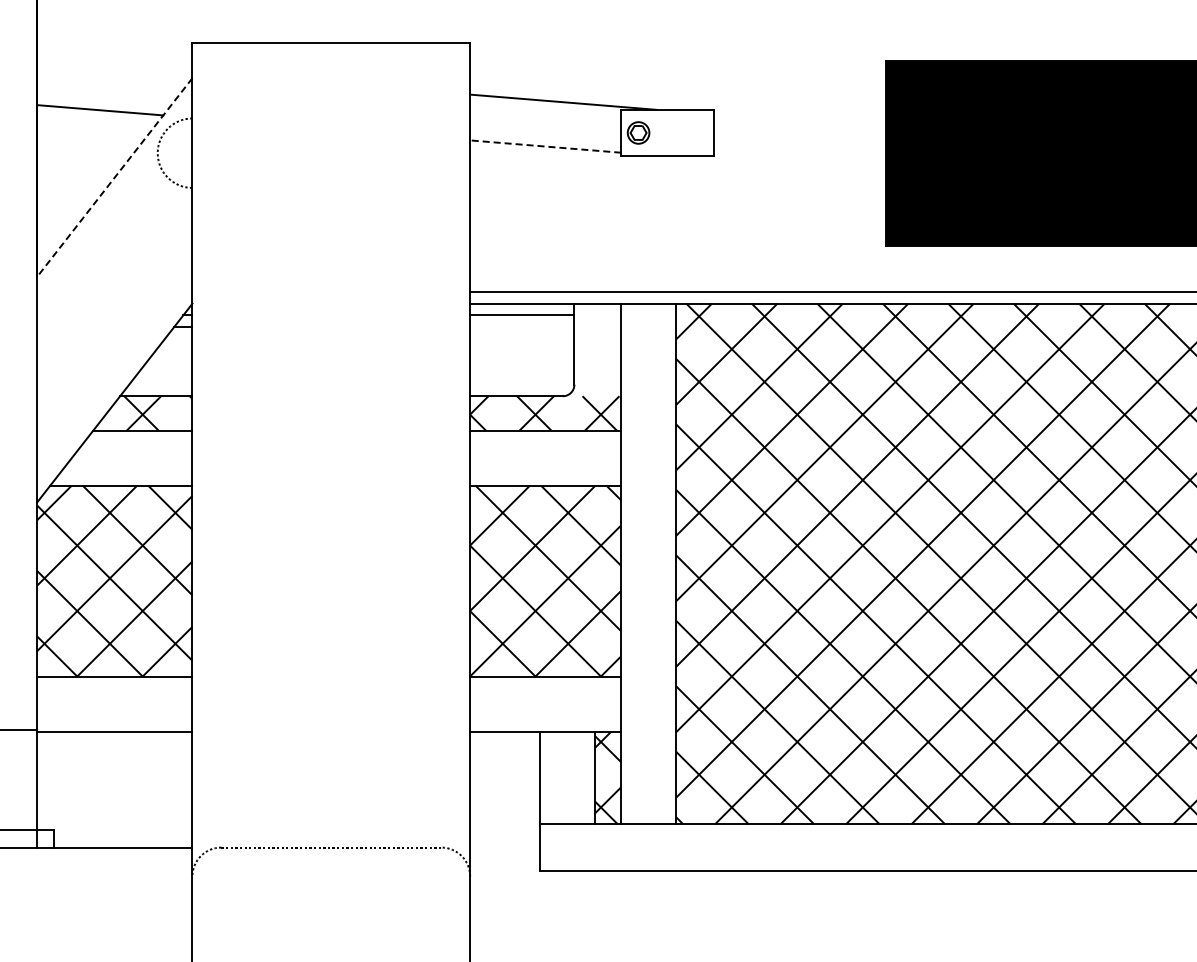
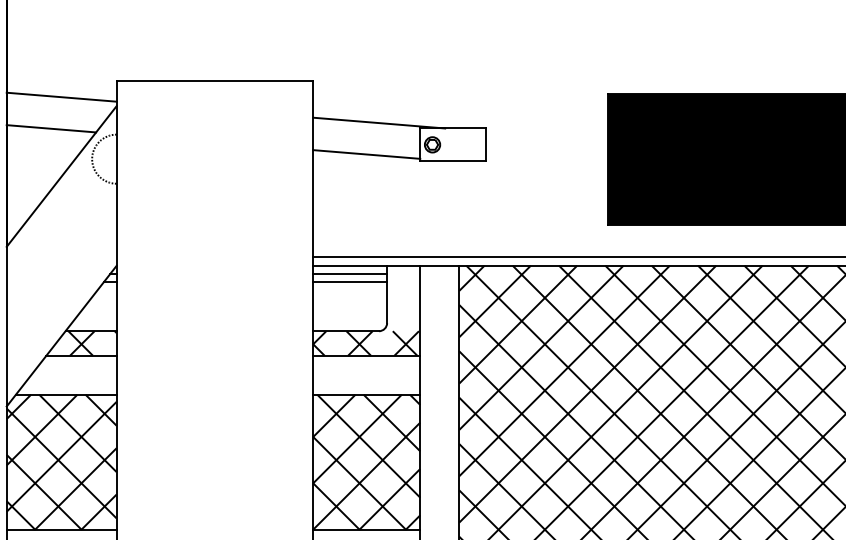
line: (114, 65) -> (61, 97), added
line: (545, 146) -> (366, 154), dashed -> solid
line: (114, 178) -> (61, 177), dashed -> solid
line: (522, 326) -> (350, 281), added

